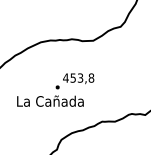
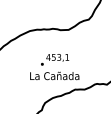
text: (91, 77) -> (67, 57), 453,8 -> 453,1
text: (50, 100) -> (54, 75), moved

